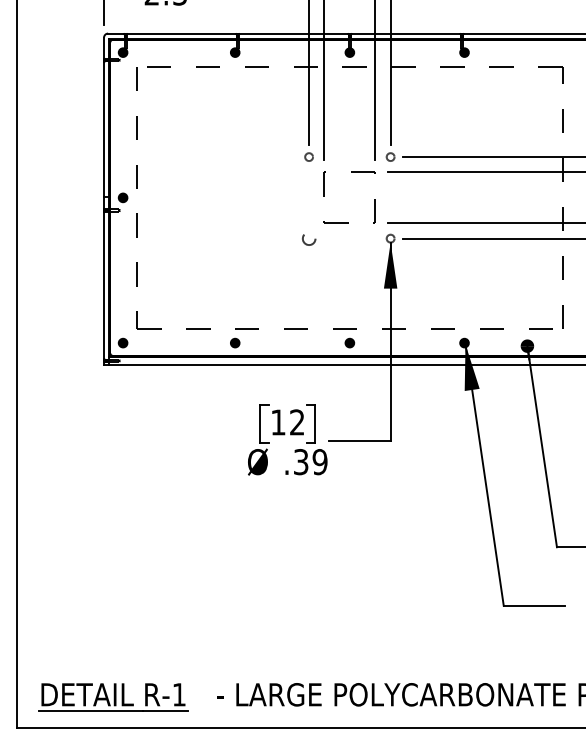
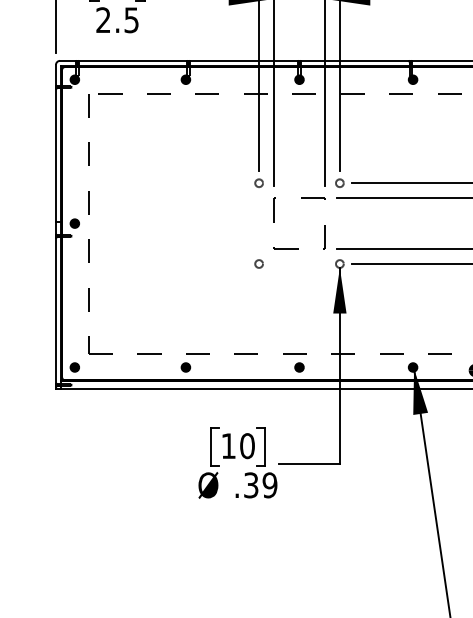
circle: (308, 238) -> (258, 263), size x0.62
text: (297, 422) -> (247, 446), 12 -> 10

